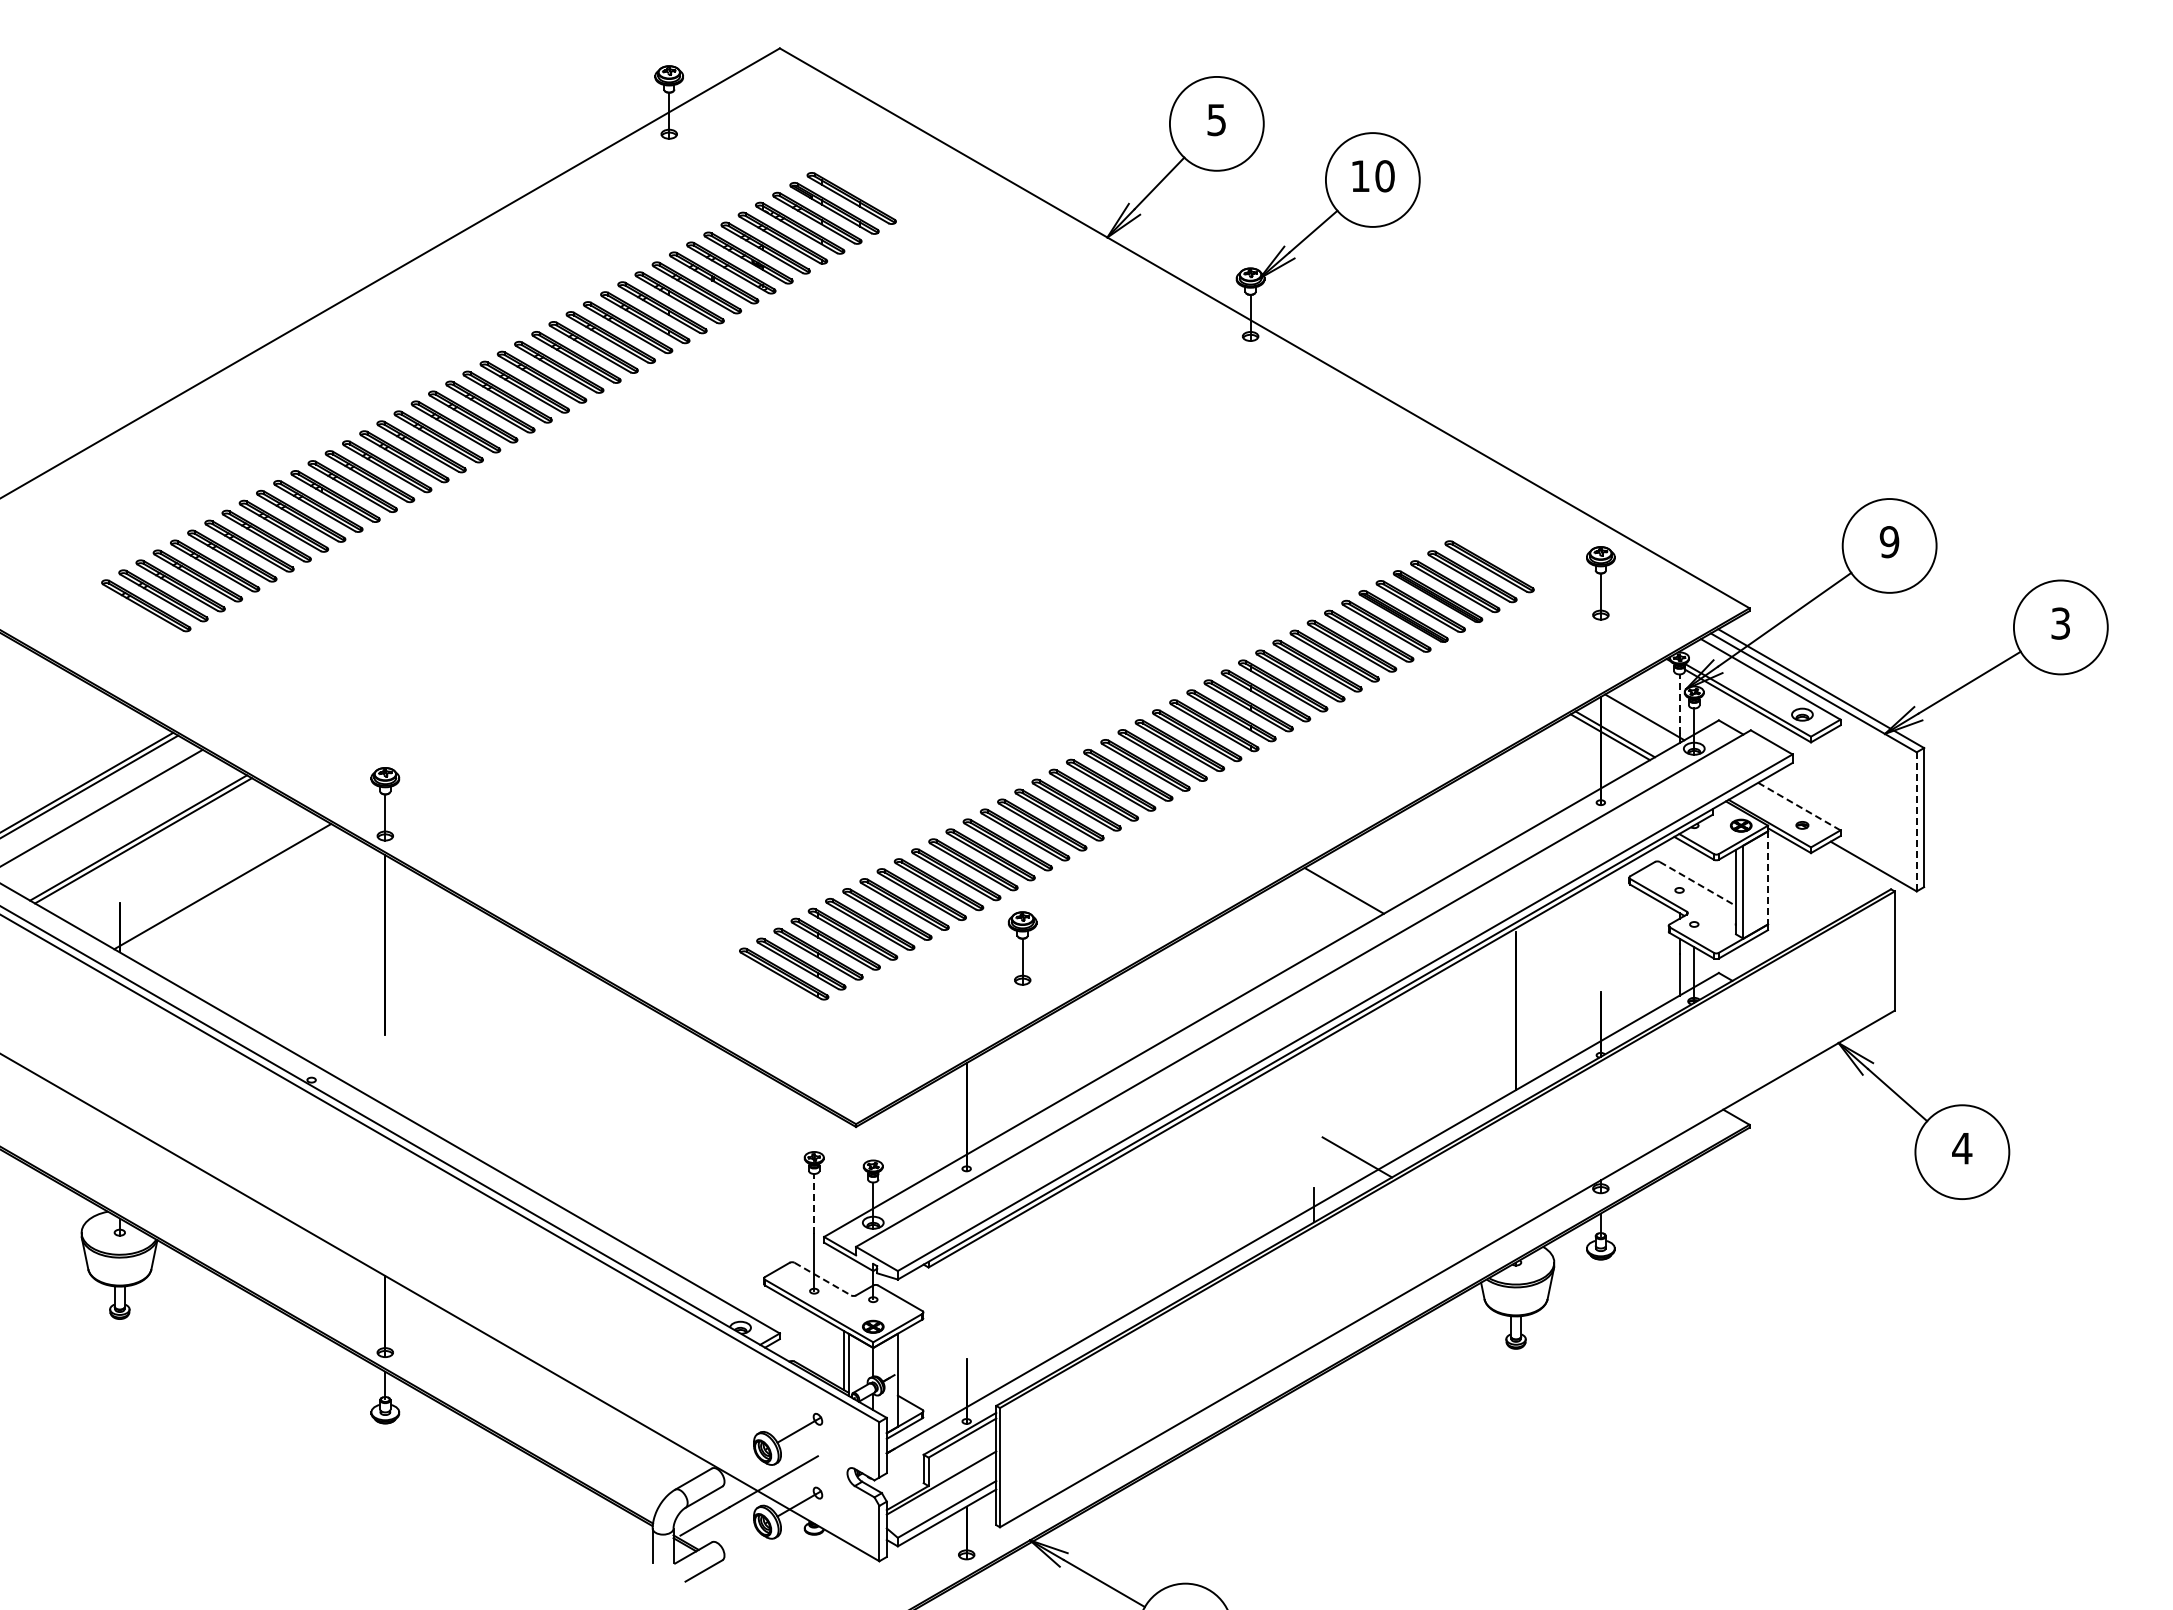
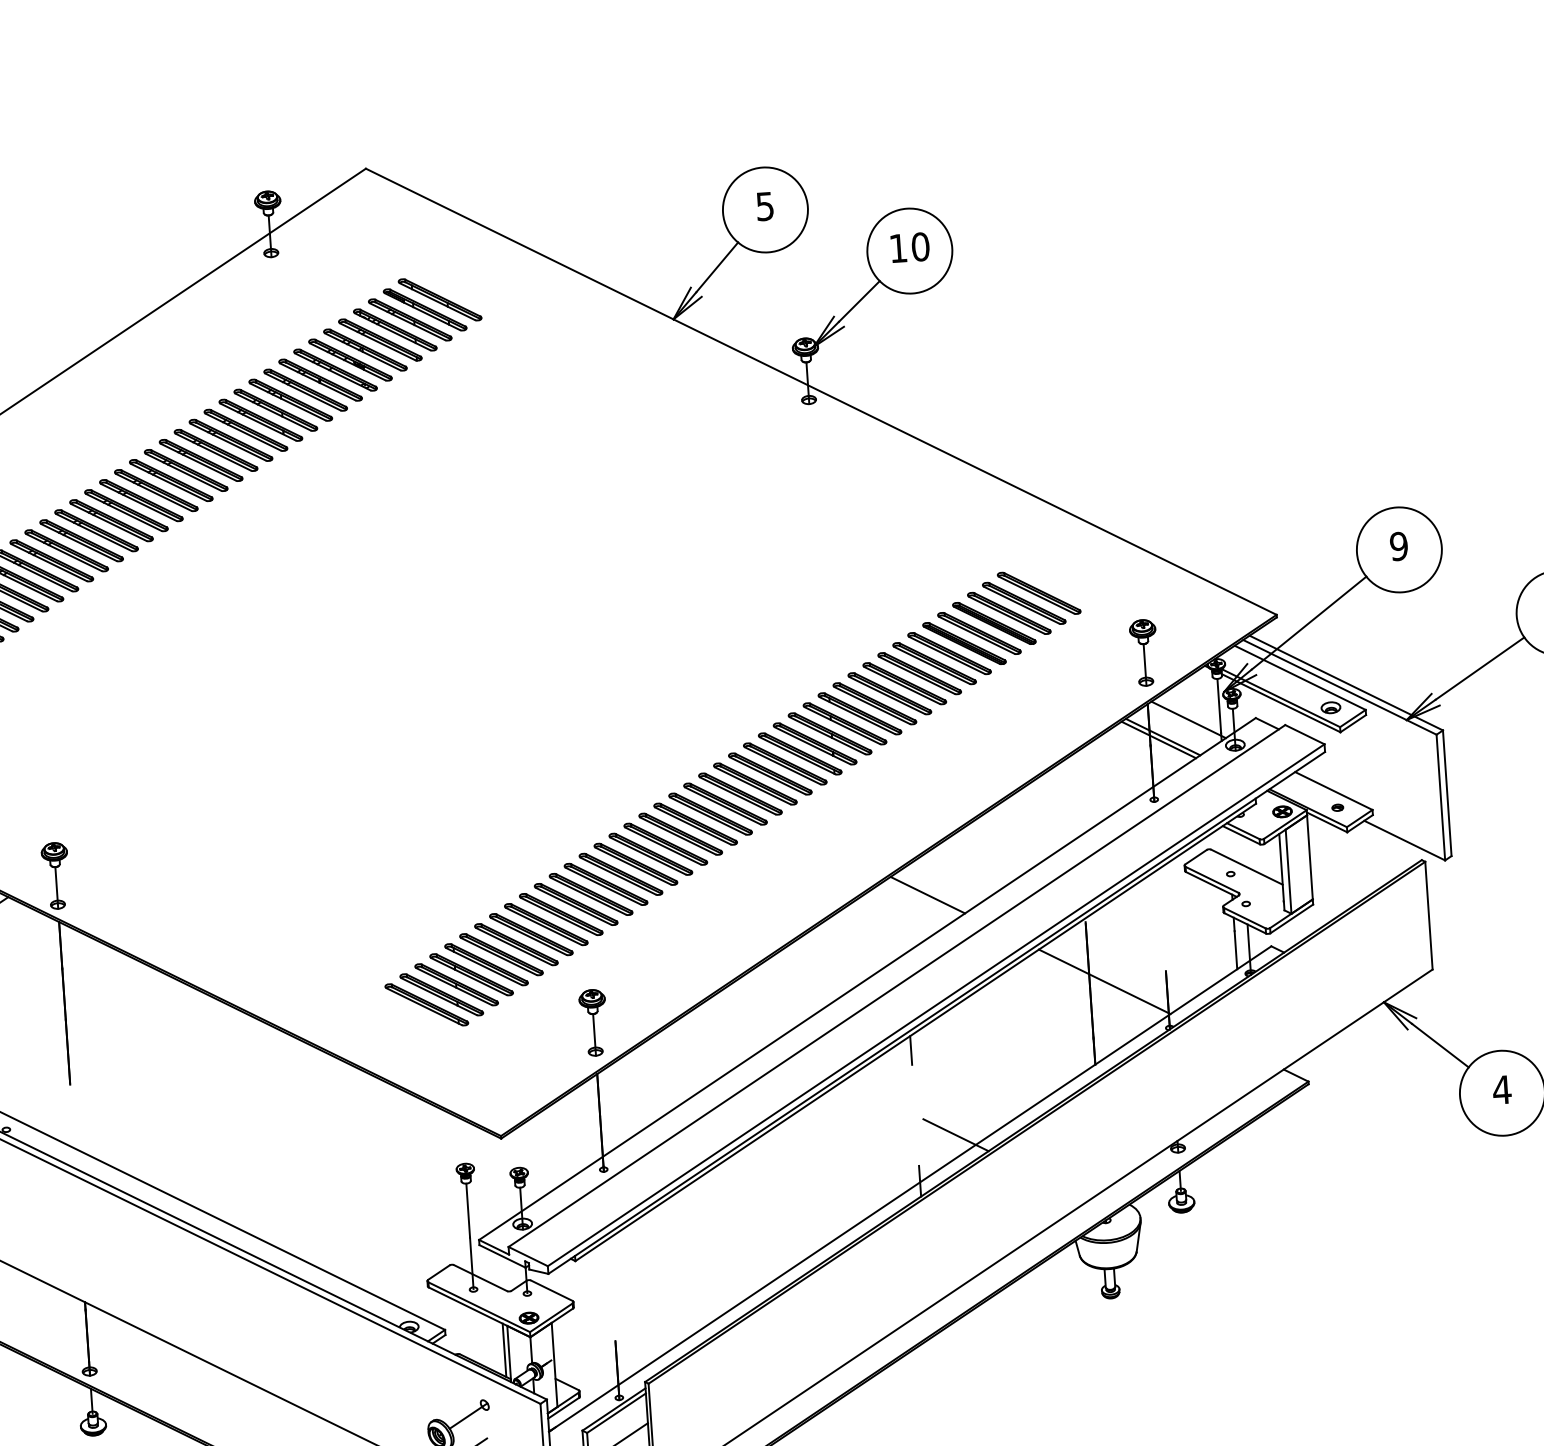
part: (1600, 583) -> (1143, 653), moved
line: (1679, 704) -> (1219, 706), dashed -> solid
line: (1799, 806) -> (1333, 790), dashed -> solid
line: (1916, 821) -> (1440, 797), dashed -> solid
line: (1768, 877) -> (1310, 856), dashed -> solid
line: (1697, 884) -> (1246, 867), dashed -> solid
part: (1022, 948) -> (593, 1022), moved
line: (1532, 999) -> (1104, 981), added
line: (1314, 1060) -> (911, 1050), added
line: (814, 1203) -> (468, 1210), dashed -> solid
line: (822, 1279) -> (480, 1278), dashed -> solid

